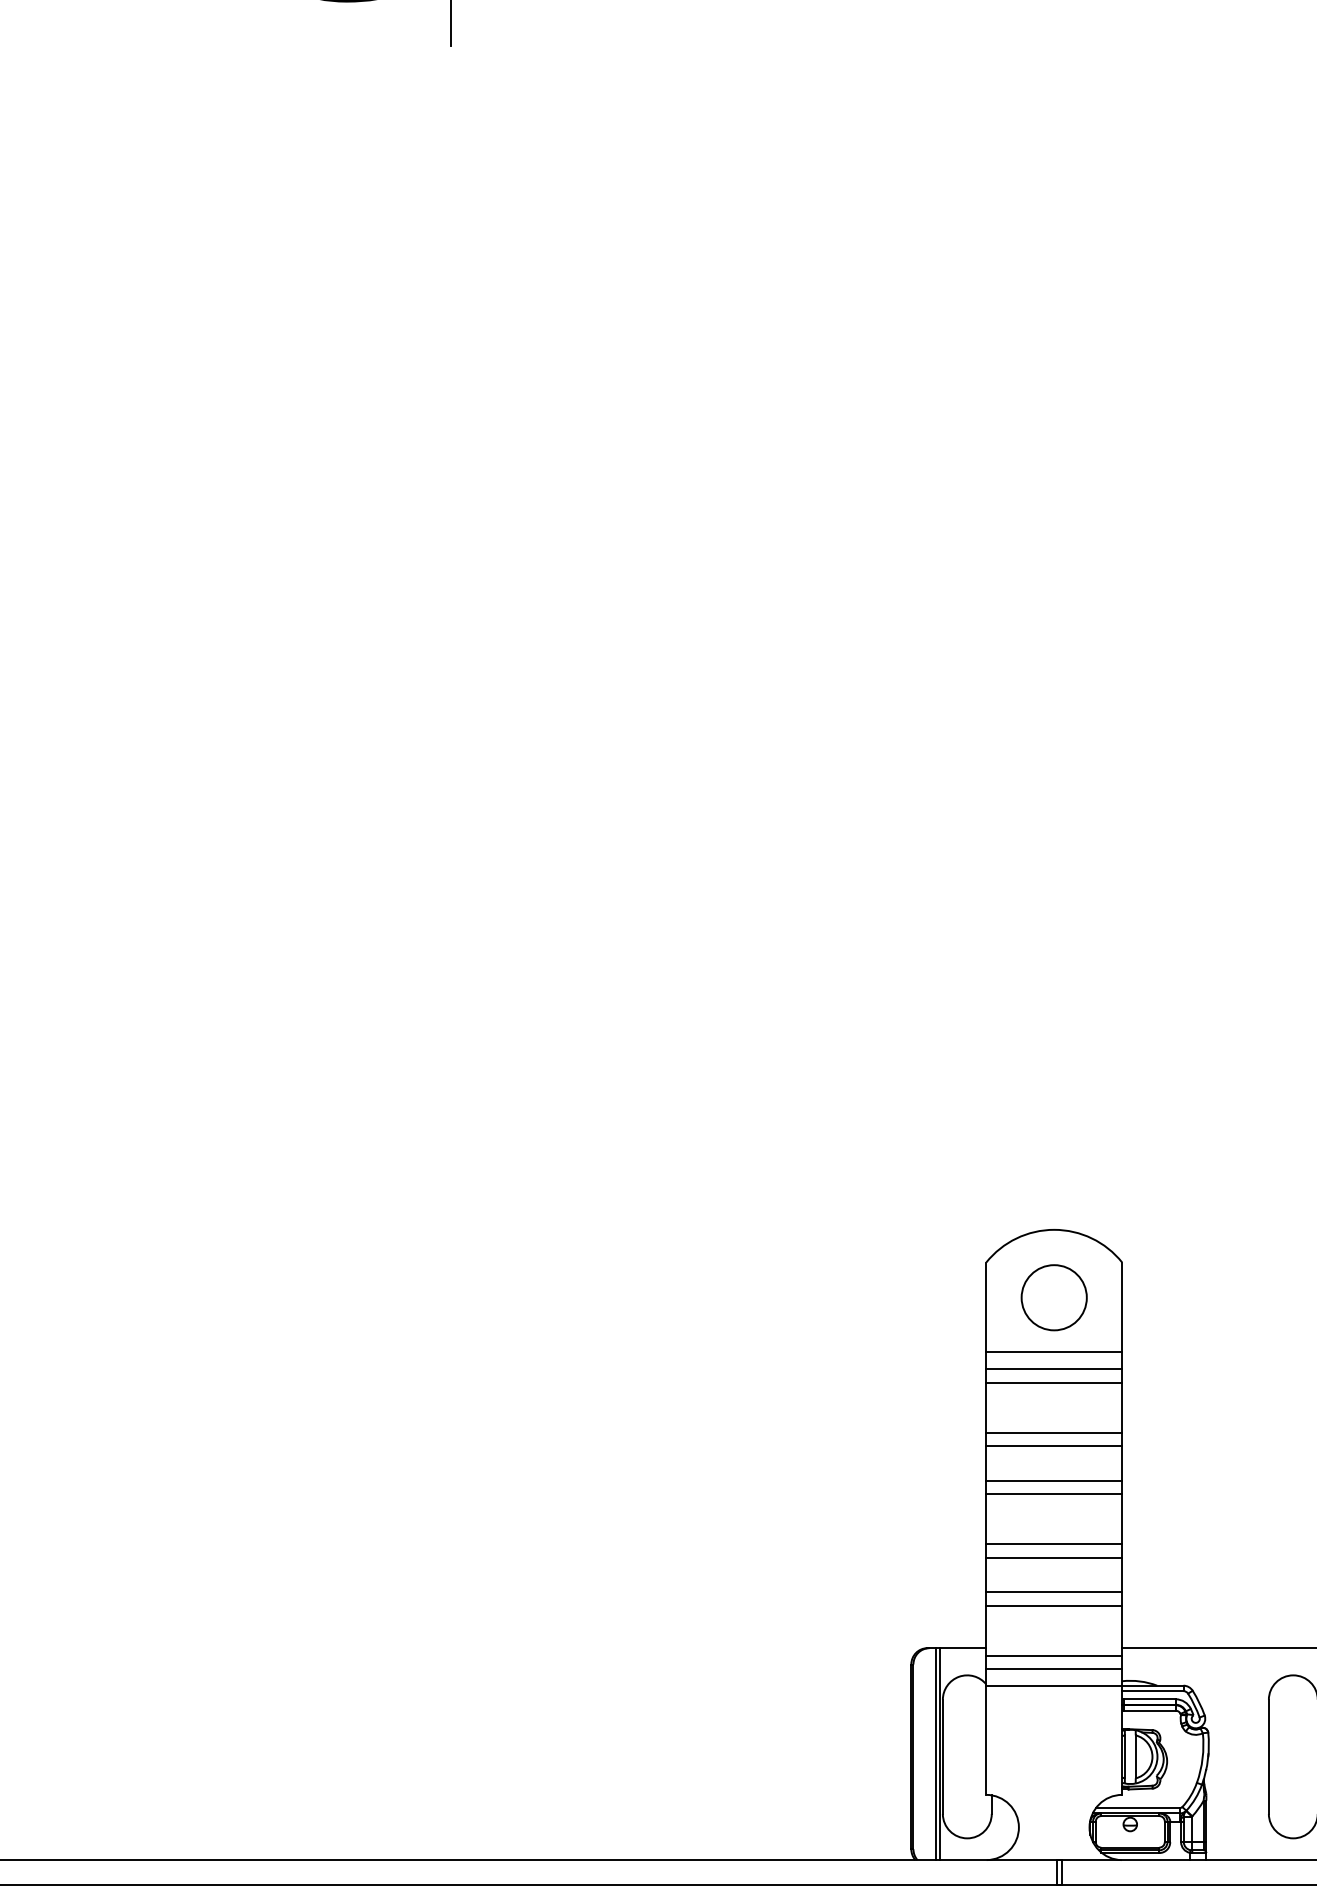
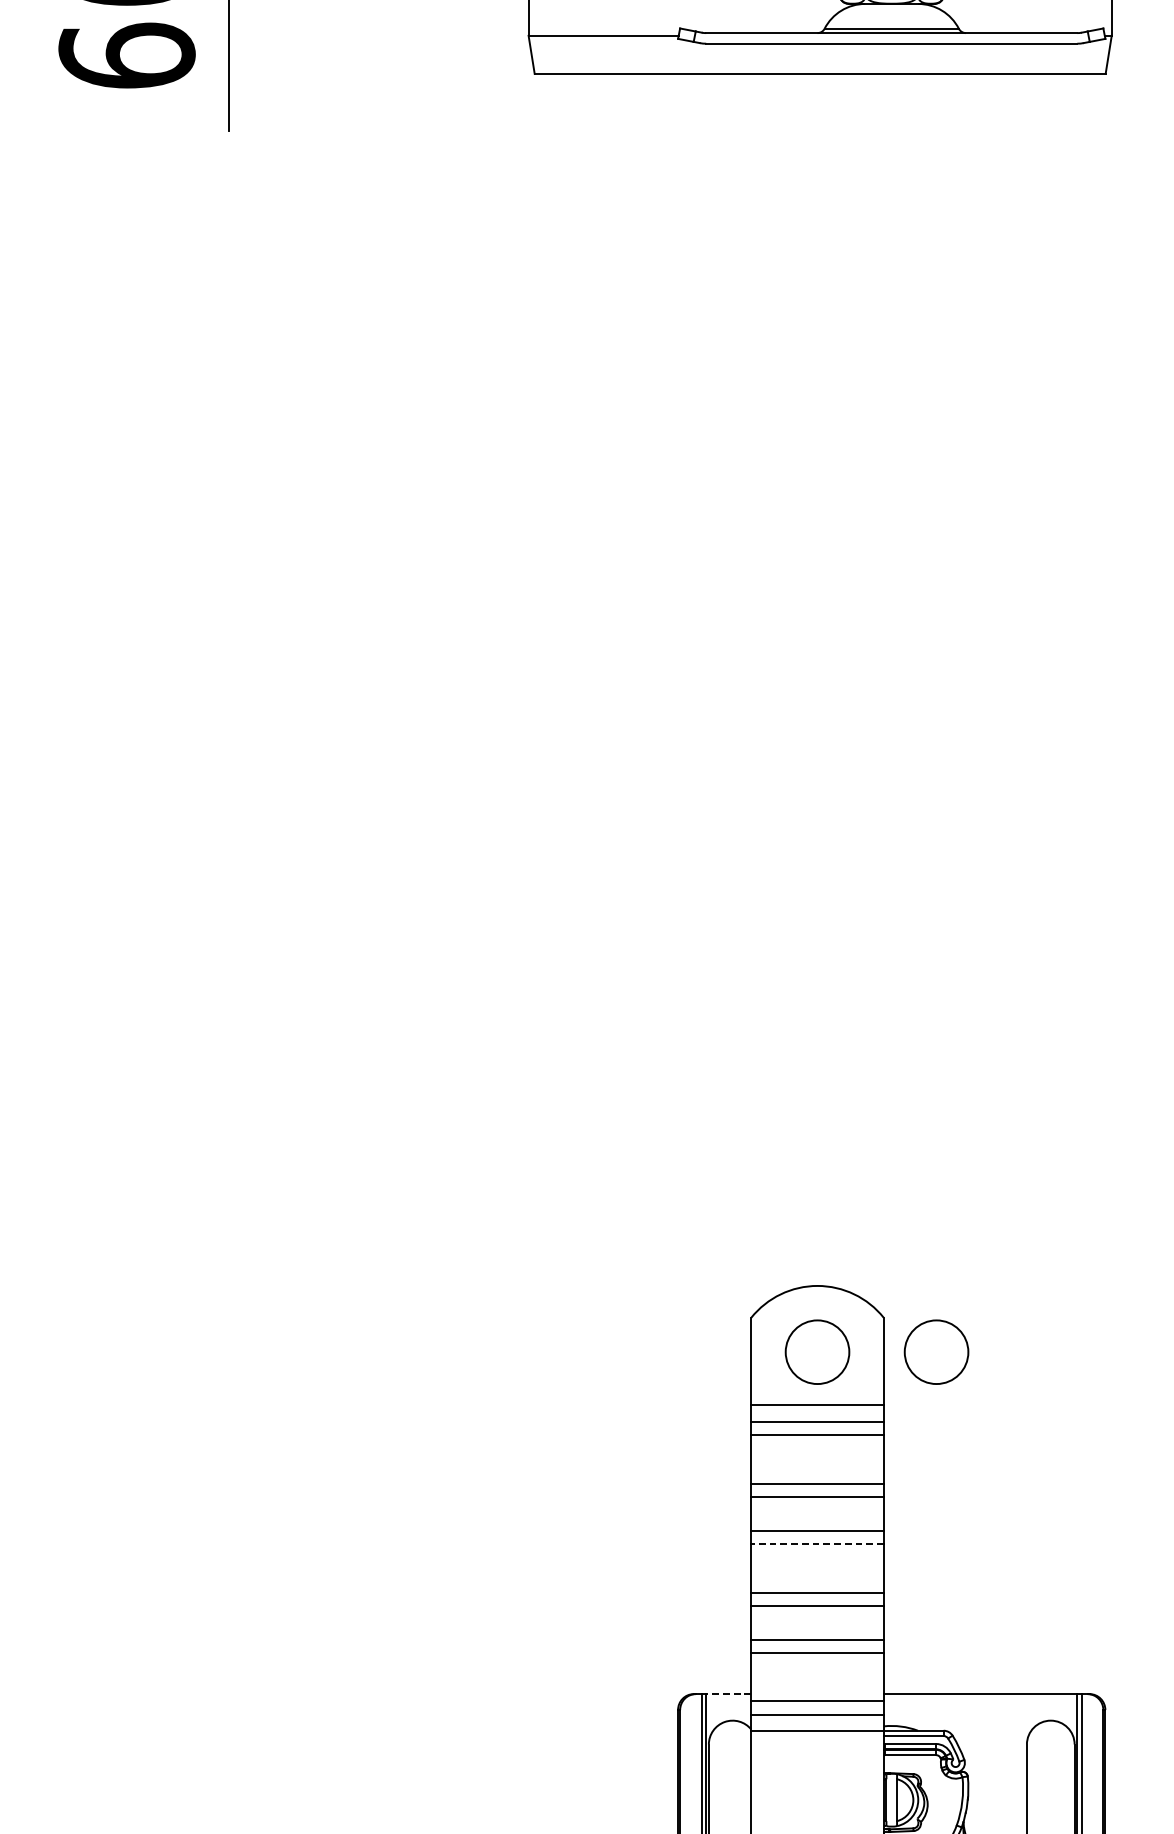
circle: (1175, 1297) -> (935, 1351), added
line: (1054, 1494) -> (817, 1544), solid -> dashed
line: (962, 1648) -> (728, 1694), solid -> dashed

